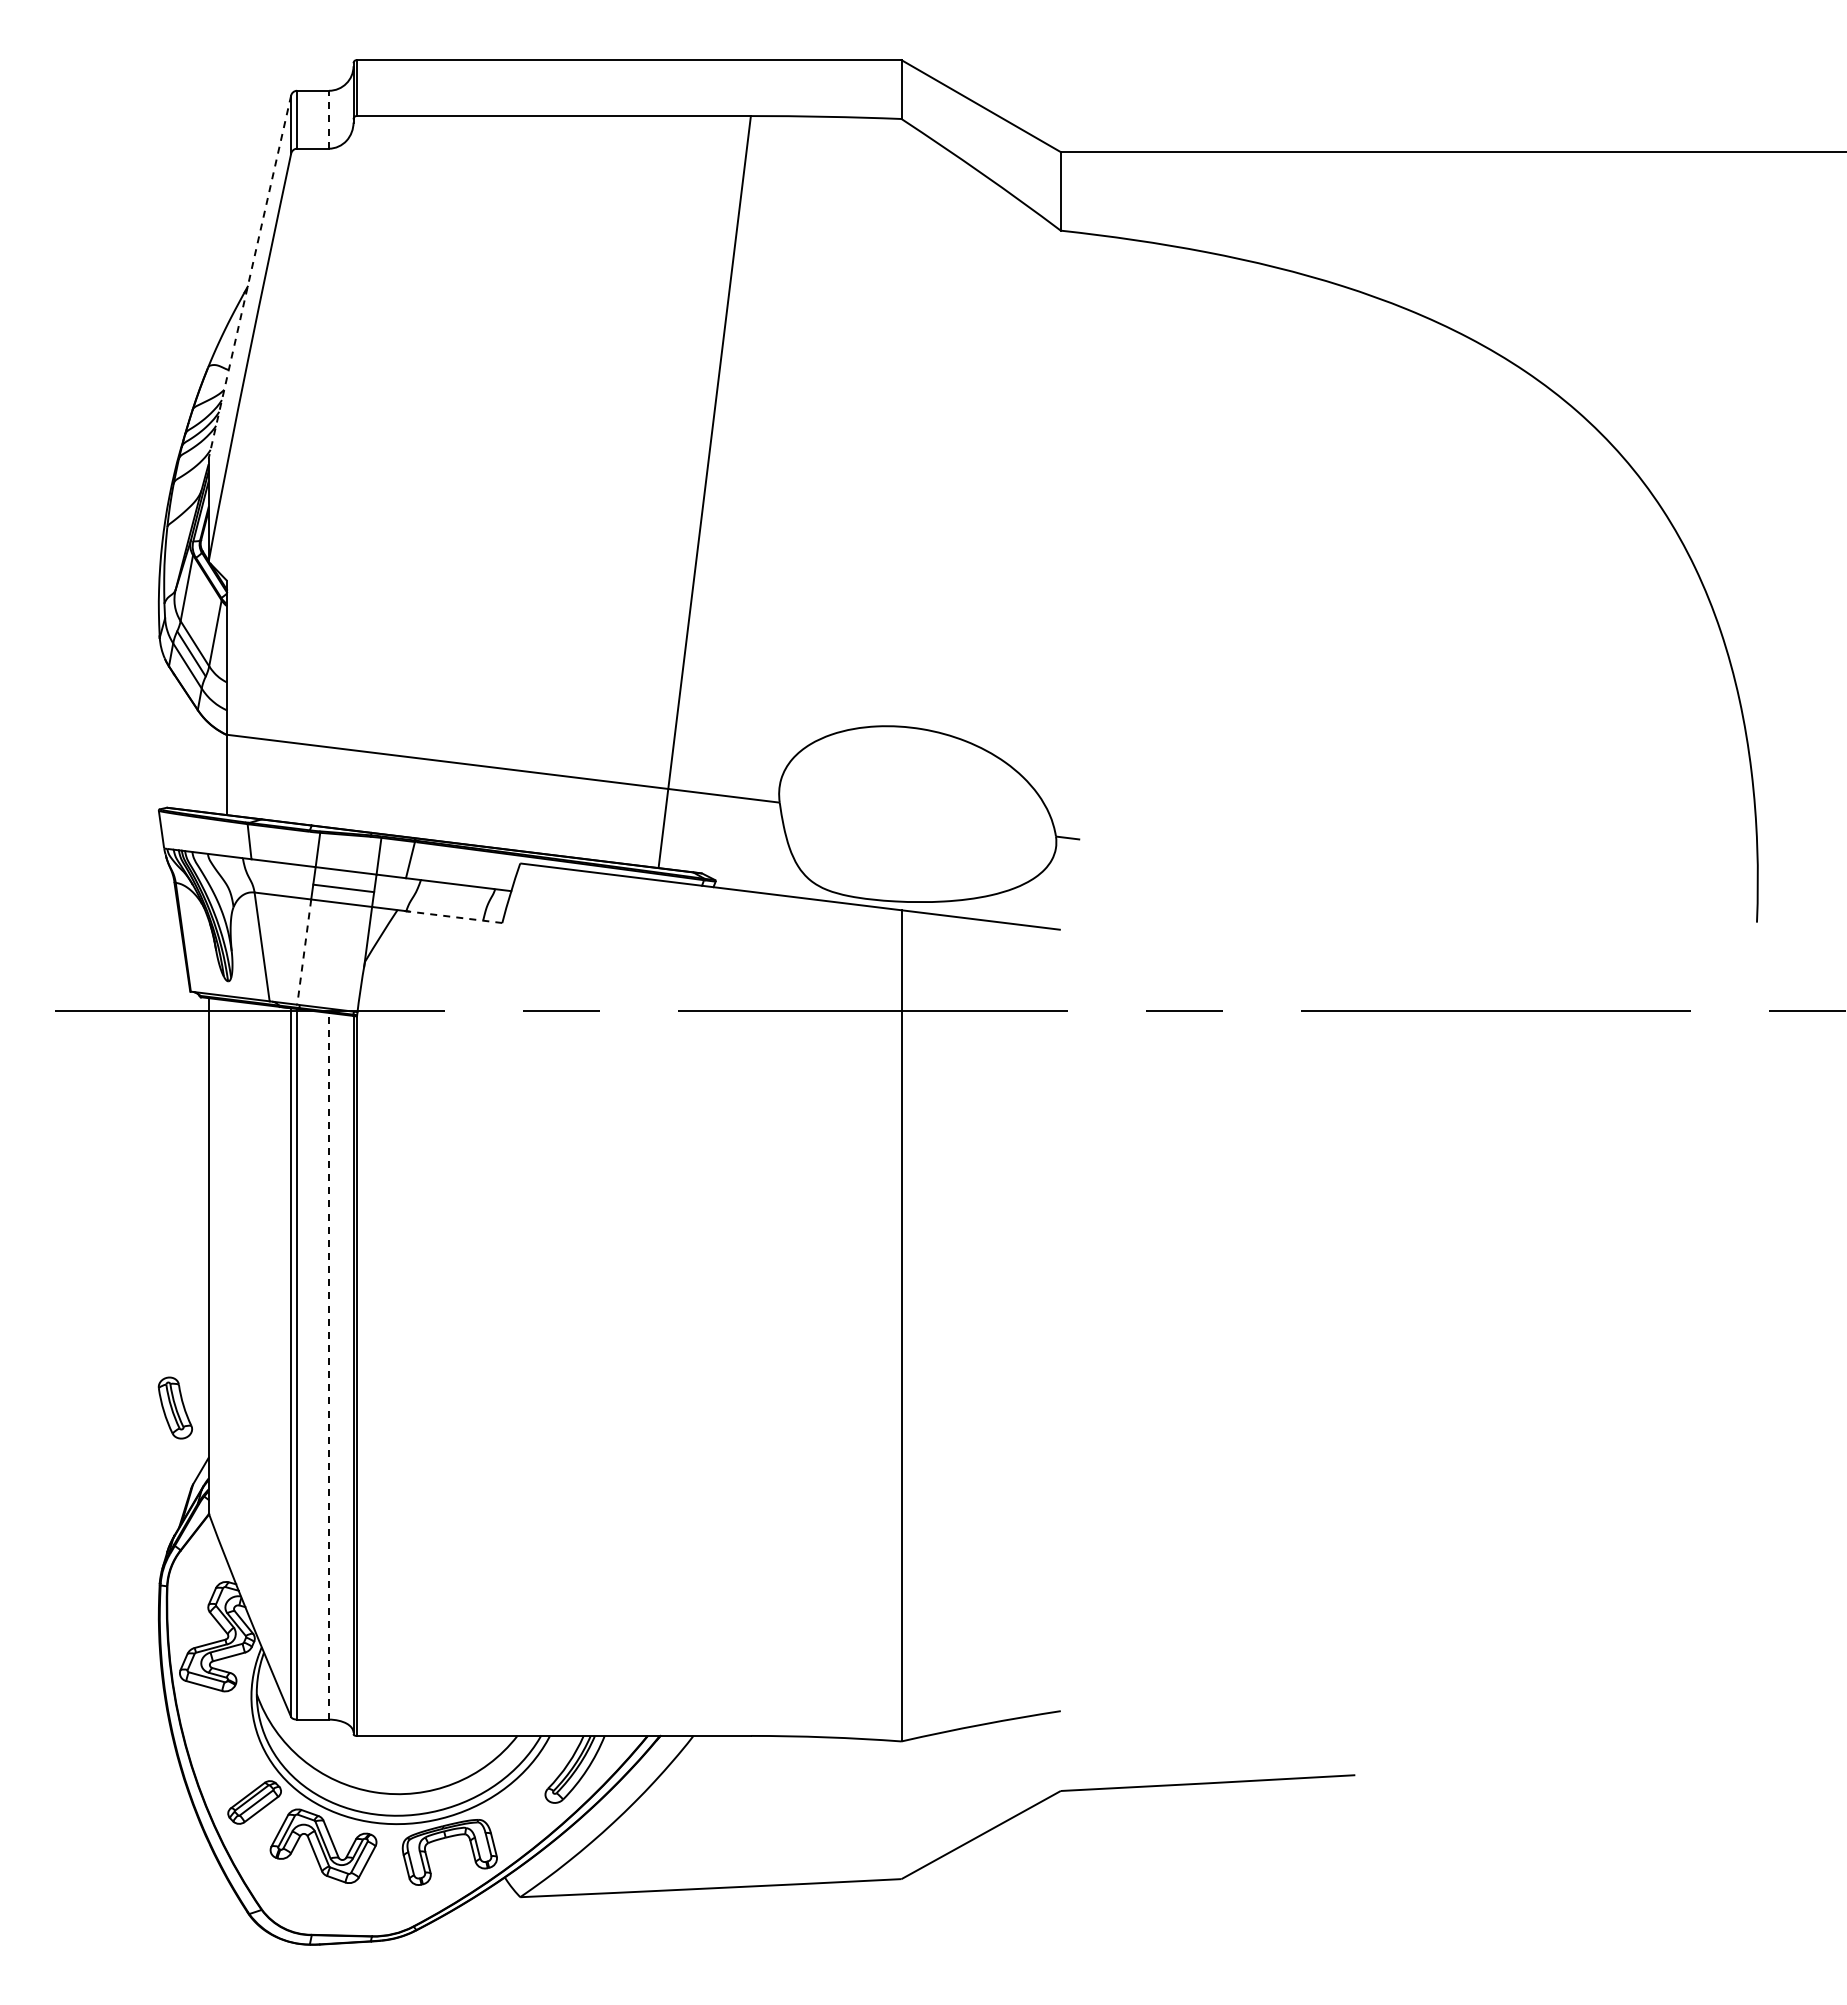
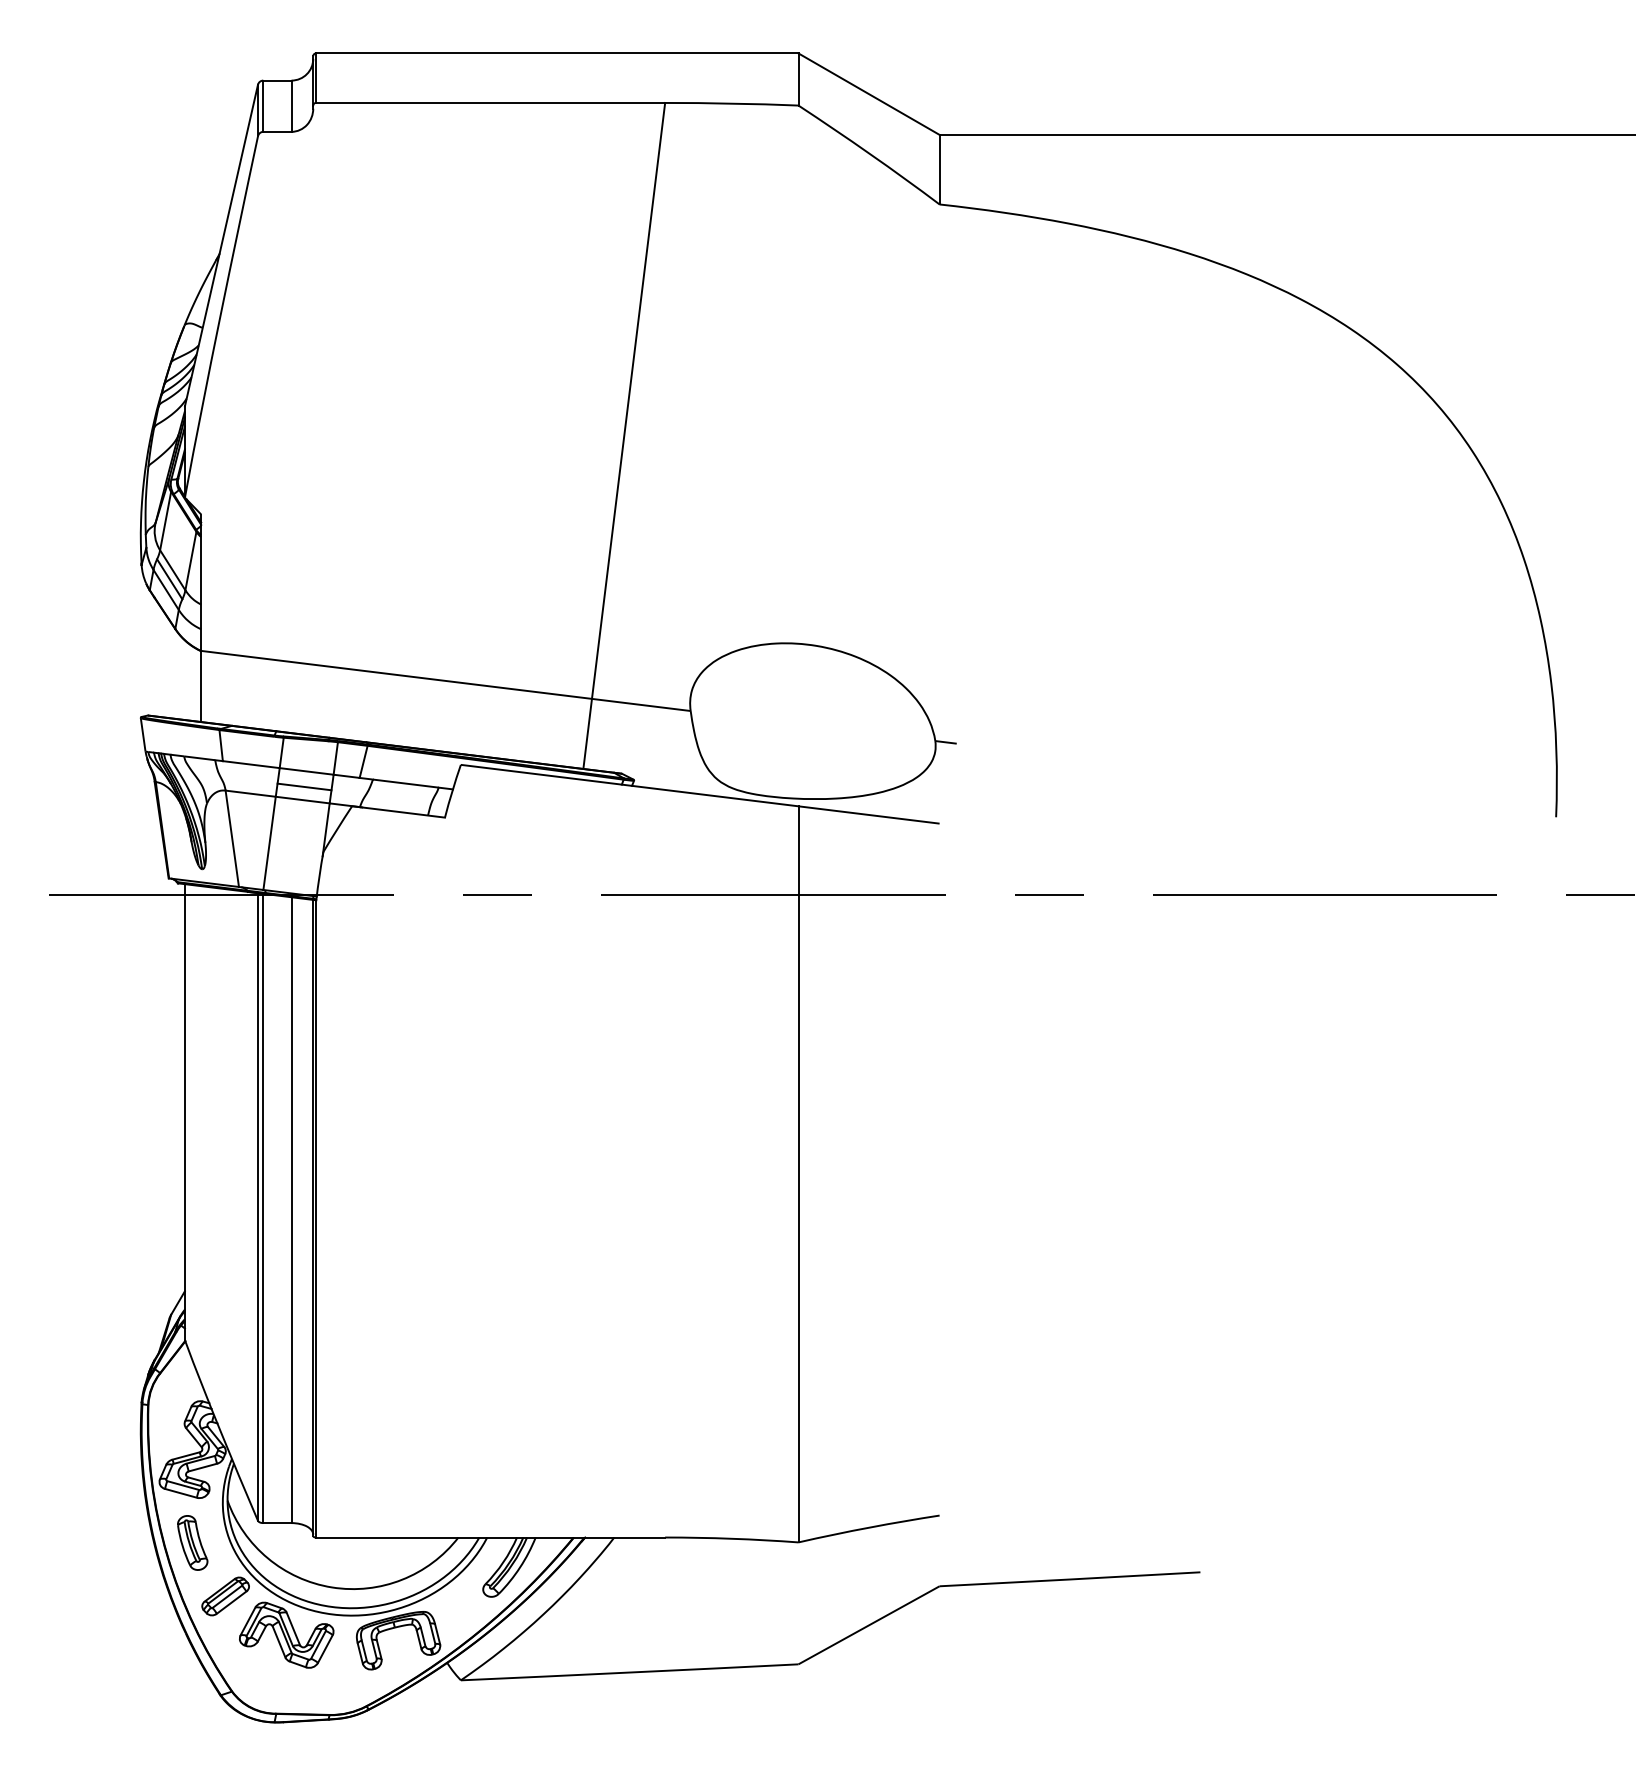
line: (329, 119) -> (291, 106), dashed -> solid
line: (249, 277) -> (221, 245), dashed -> solid
line: (449, 916) -> (398, 811), dashed -> solid
line: (304, 952) -> (269, 843), dashed -> solid
line: (329, 1365) -> (291, 1209), dashed -> solid
part: (174, 1407) -> (191, 1542), moved

